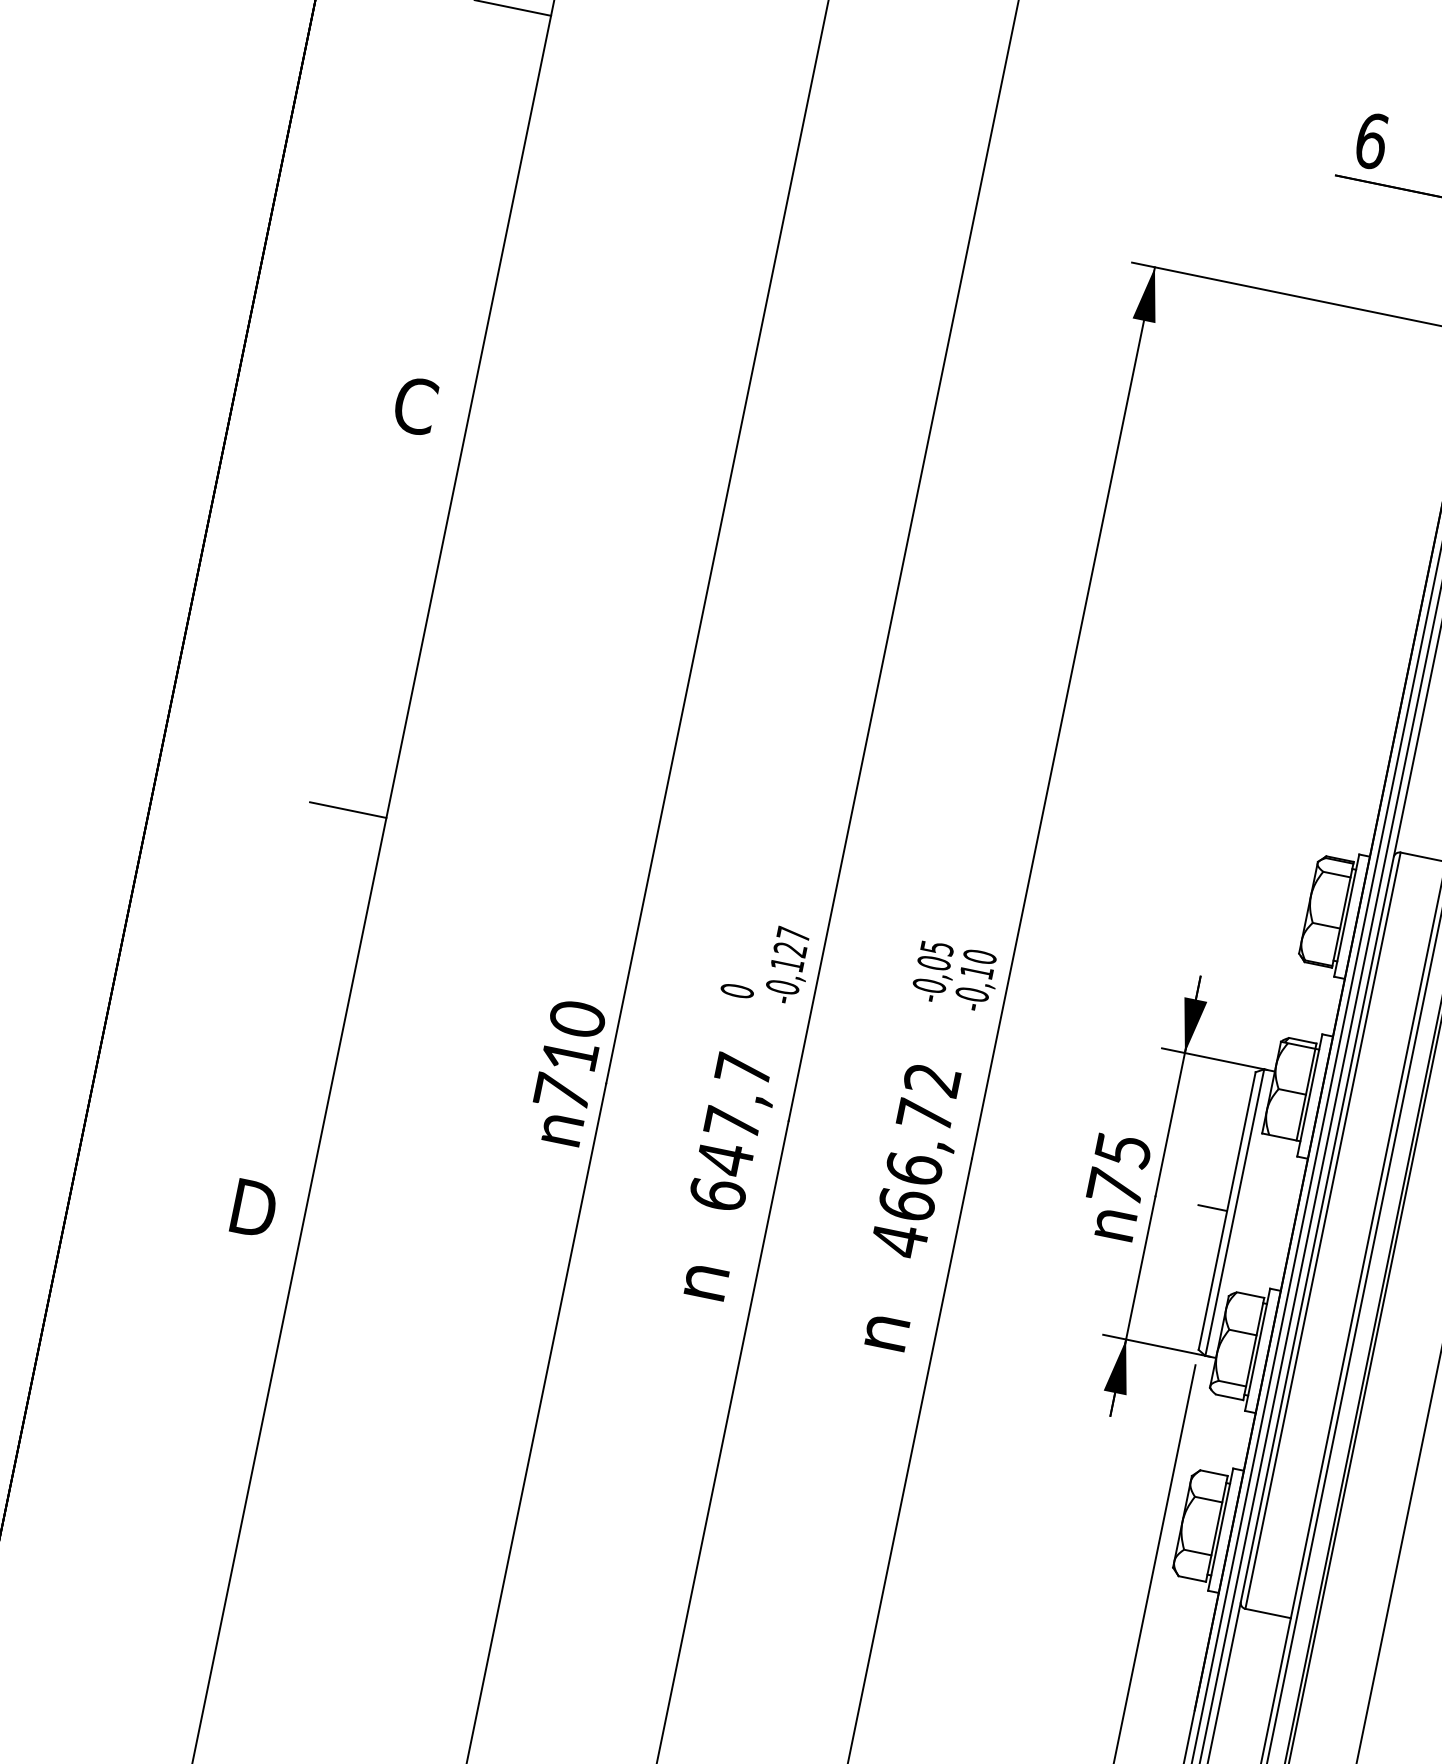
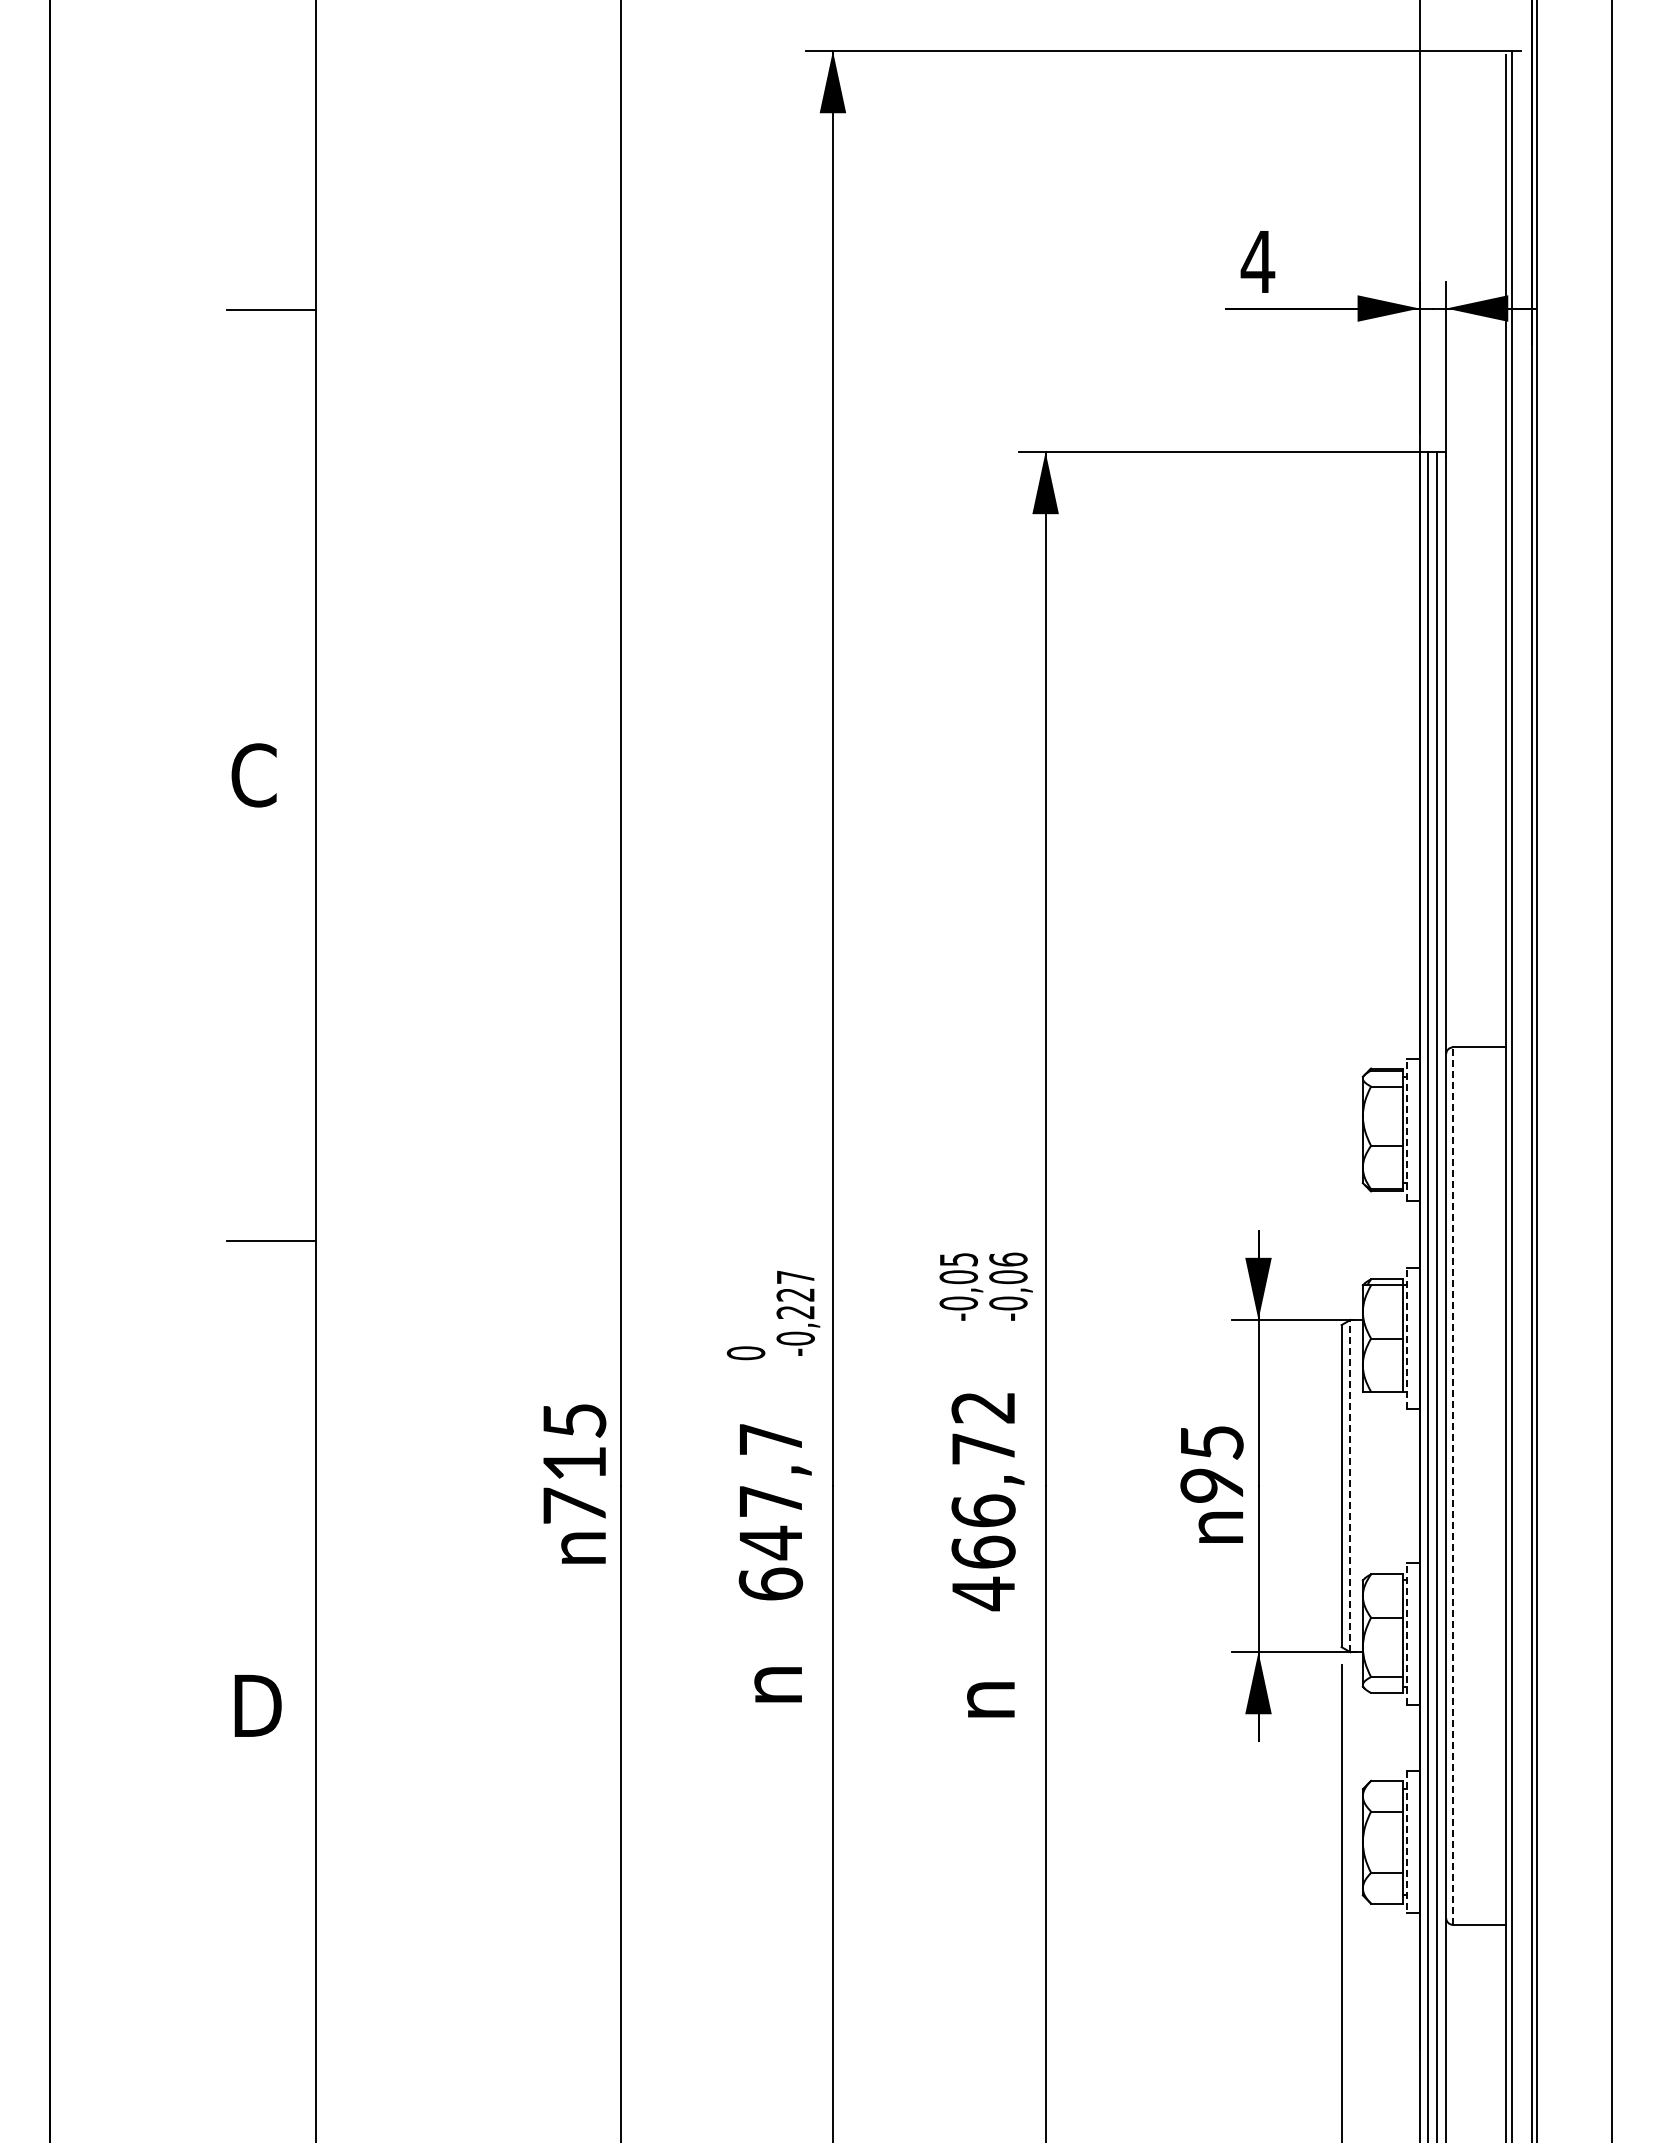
text: (1371, 140) -> (1257, 261), 6 -> 4
line: (1347, 915) -> (1407, 1129), solid -> dashed
text: (787, 964) -> (795, 1312), -0,127 -> -0,227
text: (978, 964) -> (1008, 1268), -0,10 -> -0,06
text: (577, 1018) -> (574, 1420), 710 -> 715
line: (1310, 1095) -> (1407, 1338), solid -> dashed
text: (1115, 1186) -> (1211, 1484), 75 -> 95
line: (1212, 1208) -> (1324, 1486), removed
line: (1234, 1212) -> (1350, 1485), solid -> dashed
line: (1322, 1230) -> (1452, 1486), solid -> dashed
line: (1257, 1349) -> (1407, 1633), solid -> dashed
line: (1220, 1529) -> (1407, 1842), solid -> dashed

